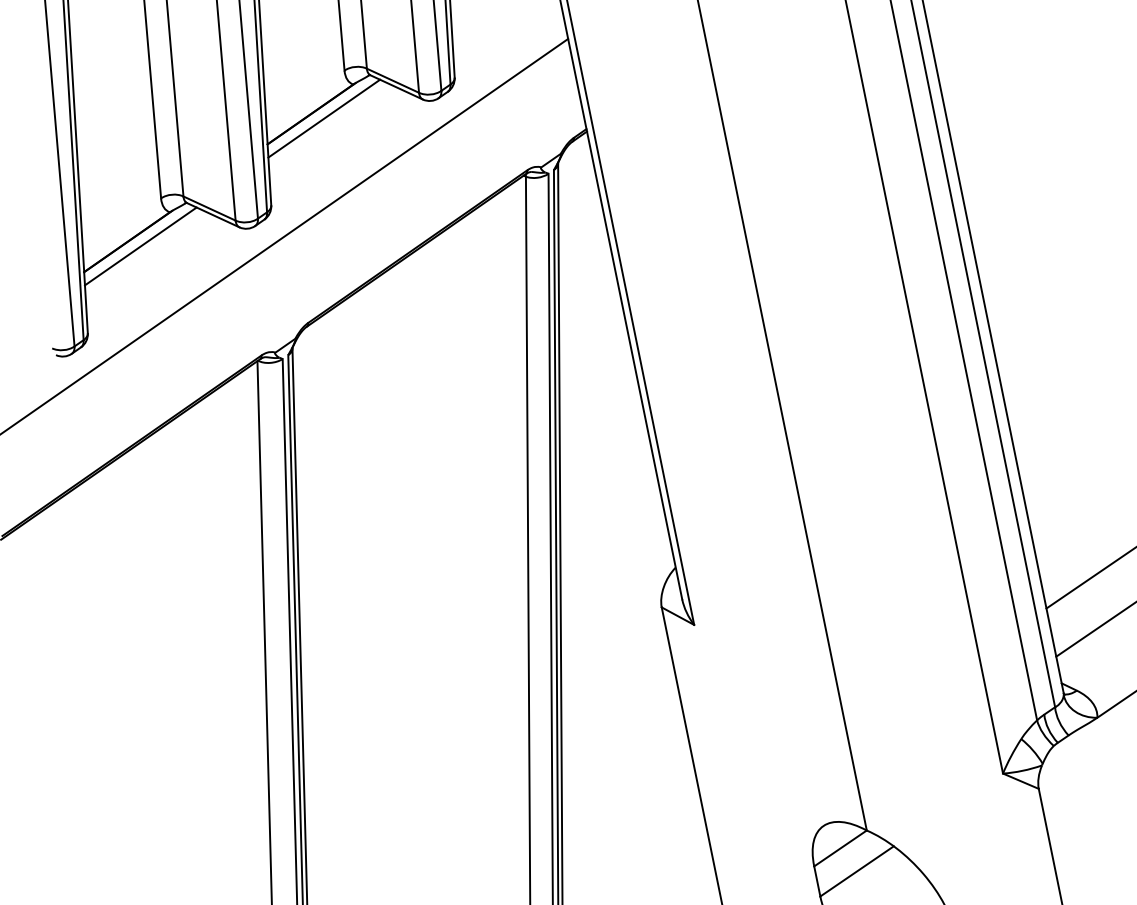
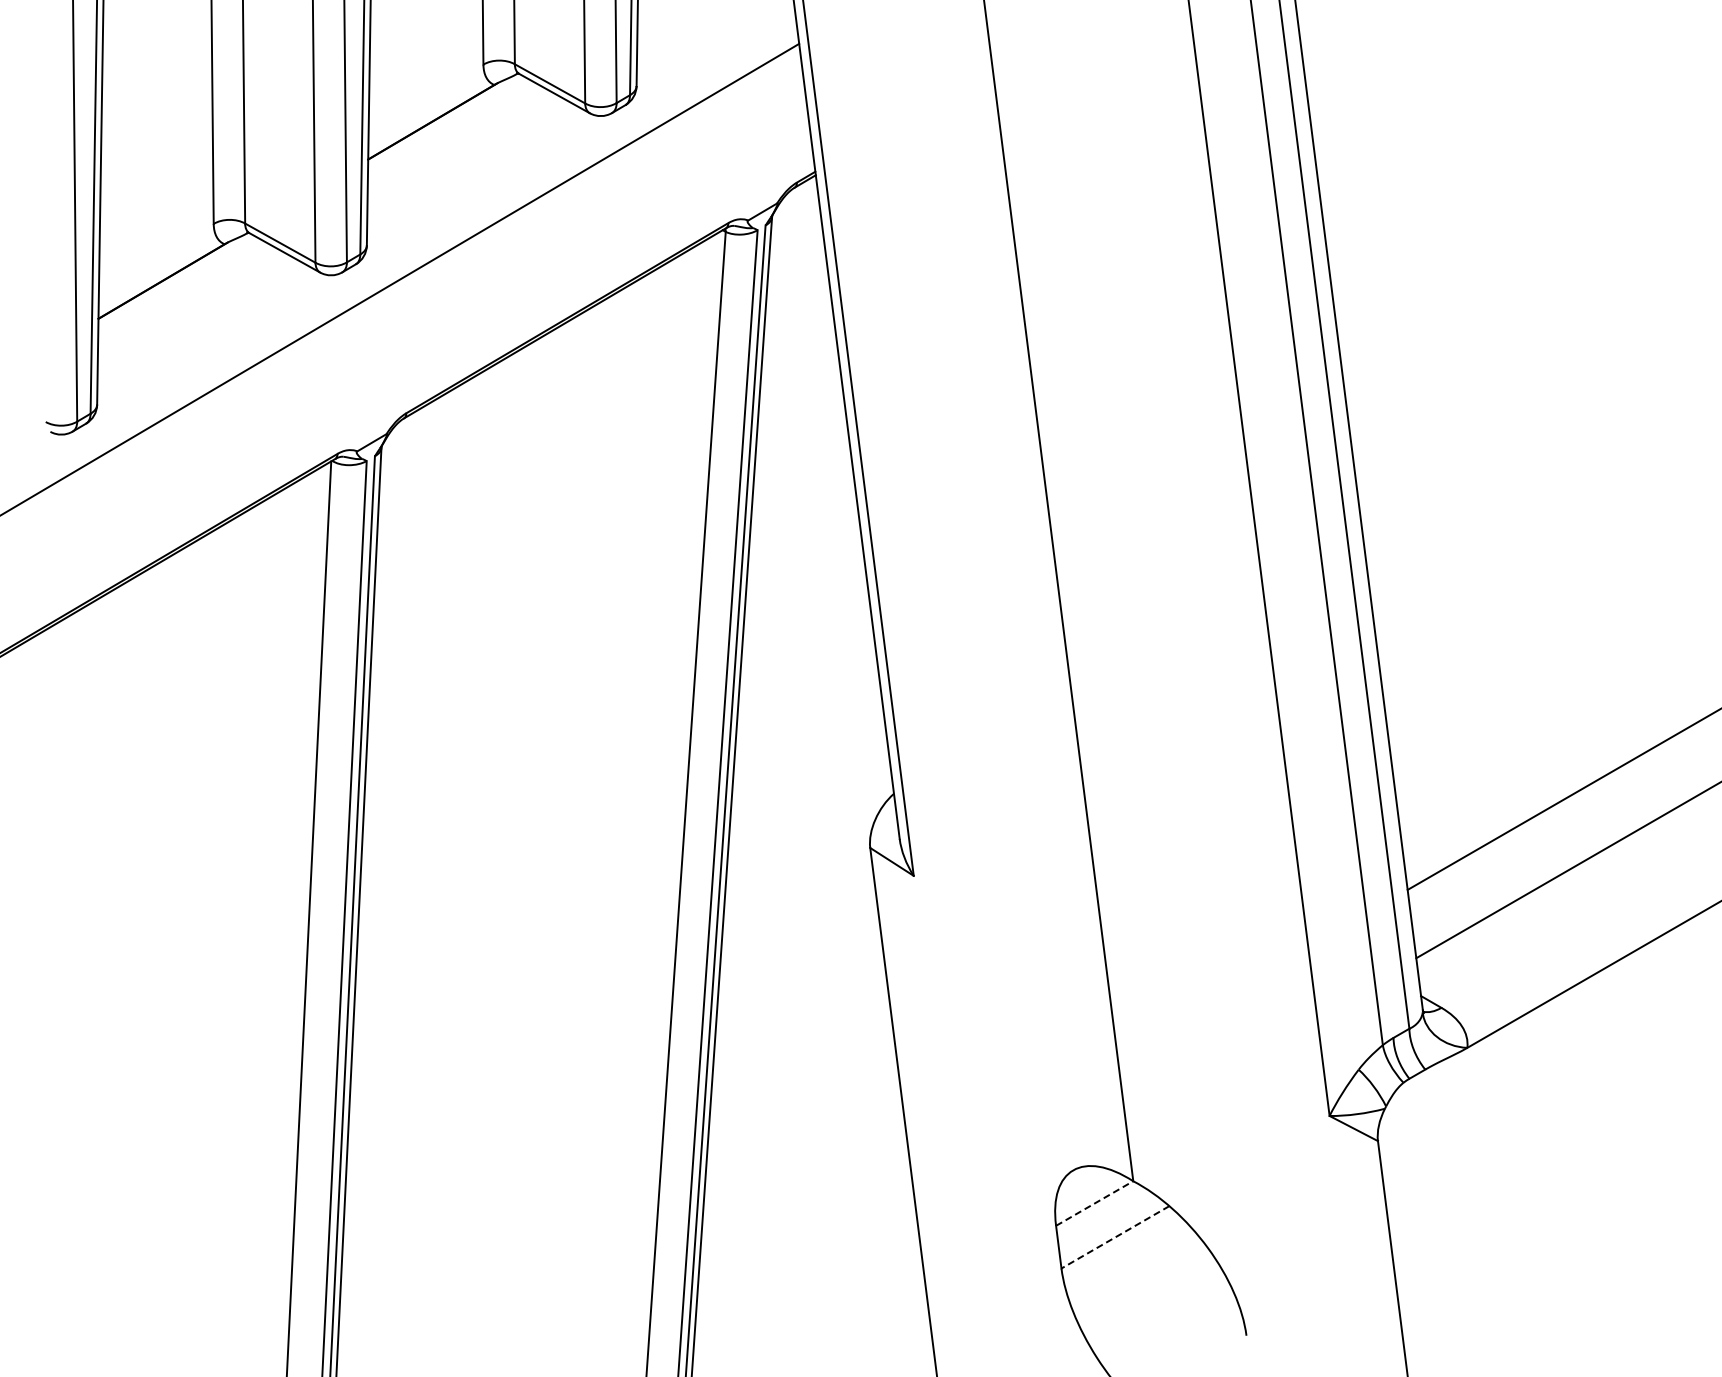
line: (323, 118) -> (449, 129), removed
line: (140, 246) -> (180, 288), removed
line: (840, 848) -> (1094, 1203), solid -> dashed
line: (857, 871) -> (1115, 1237), solid -> dashed

